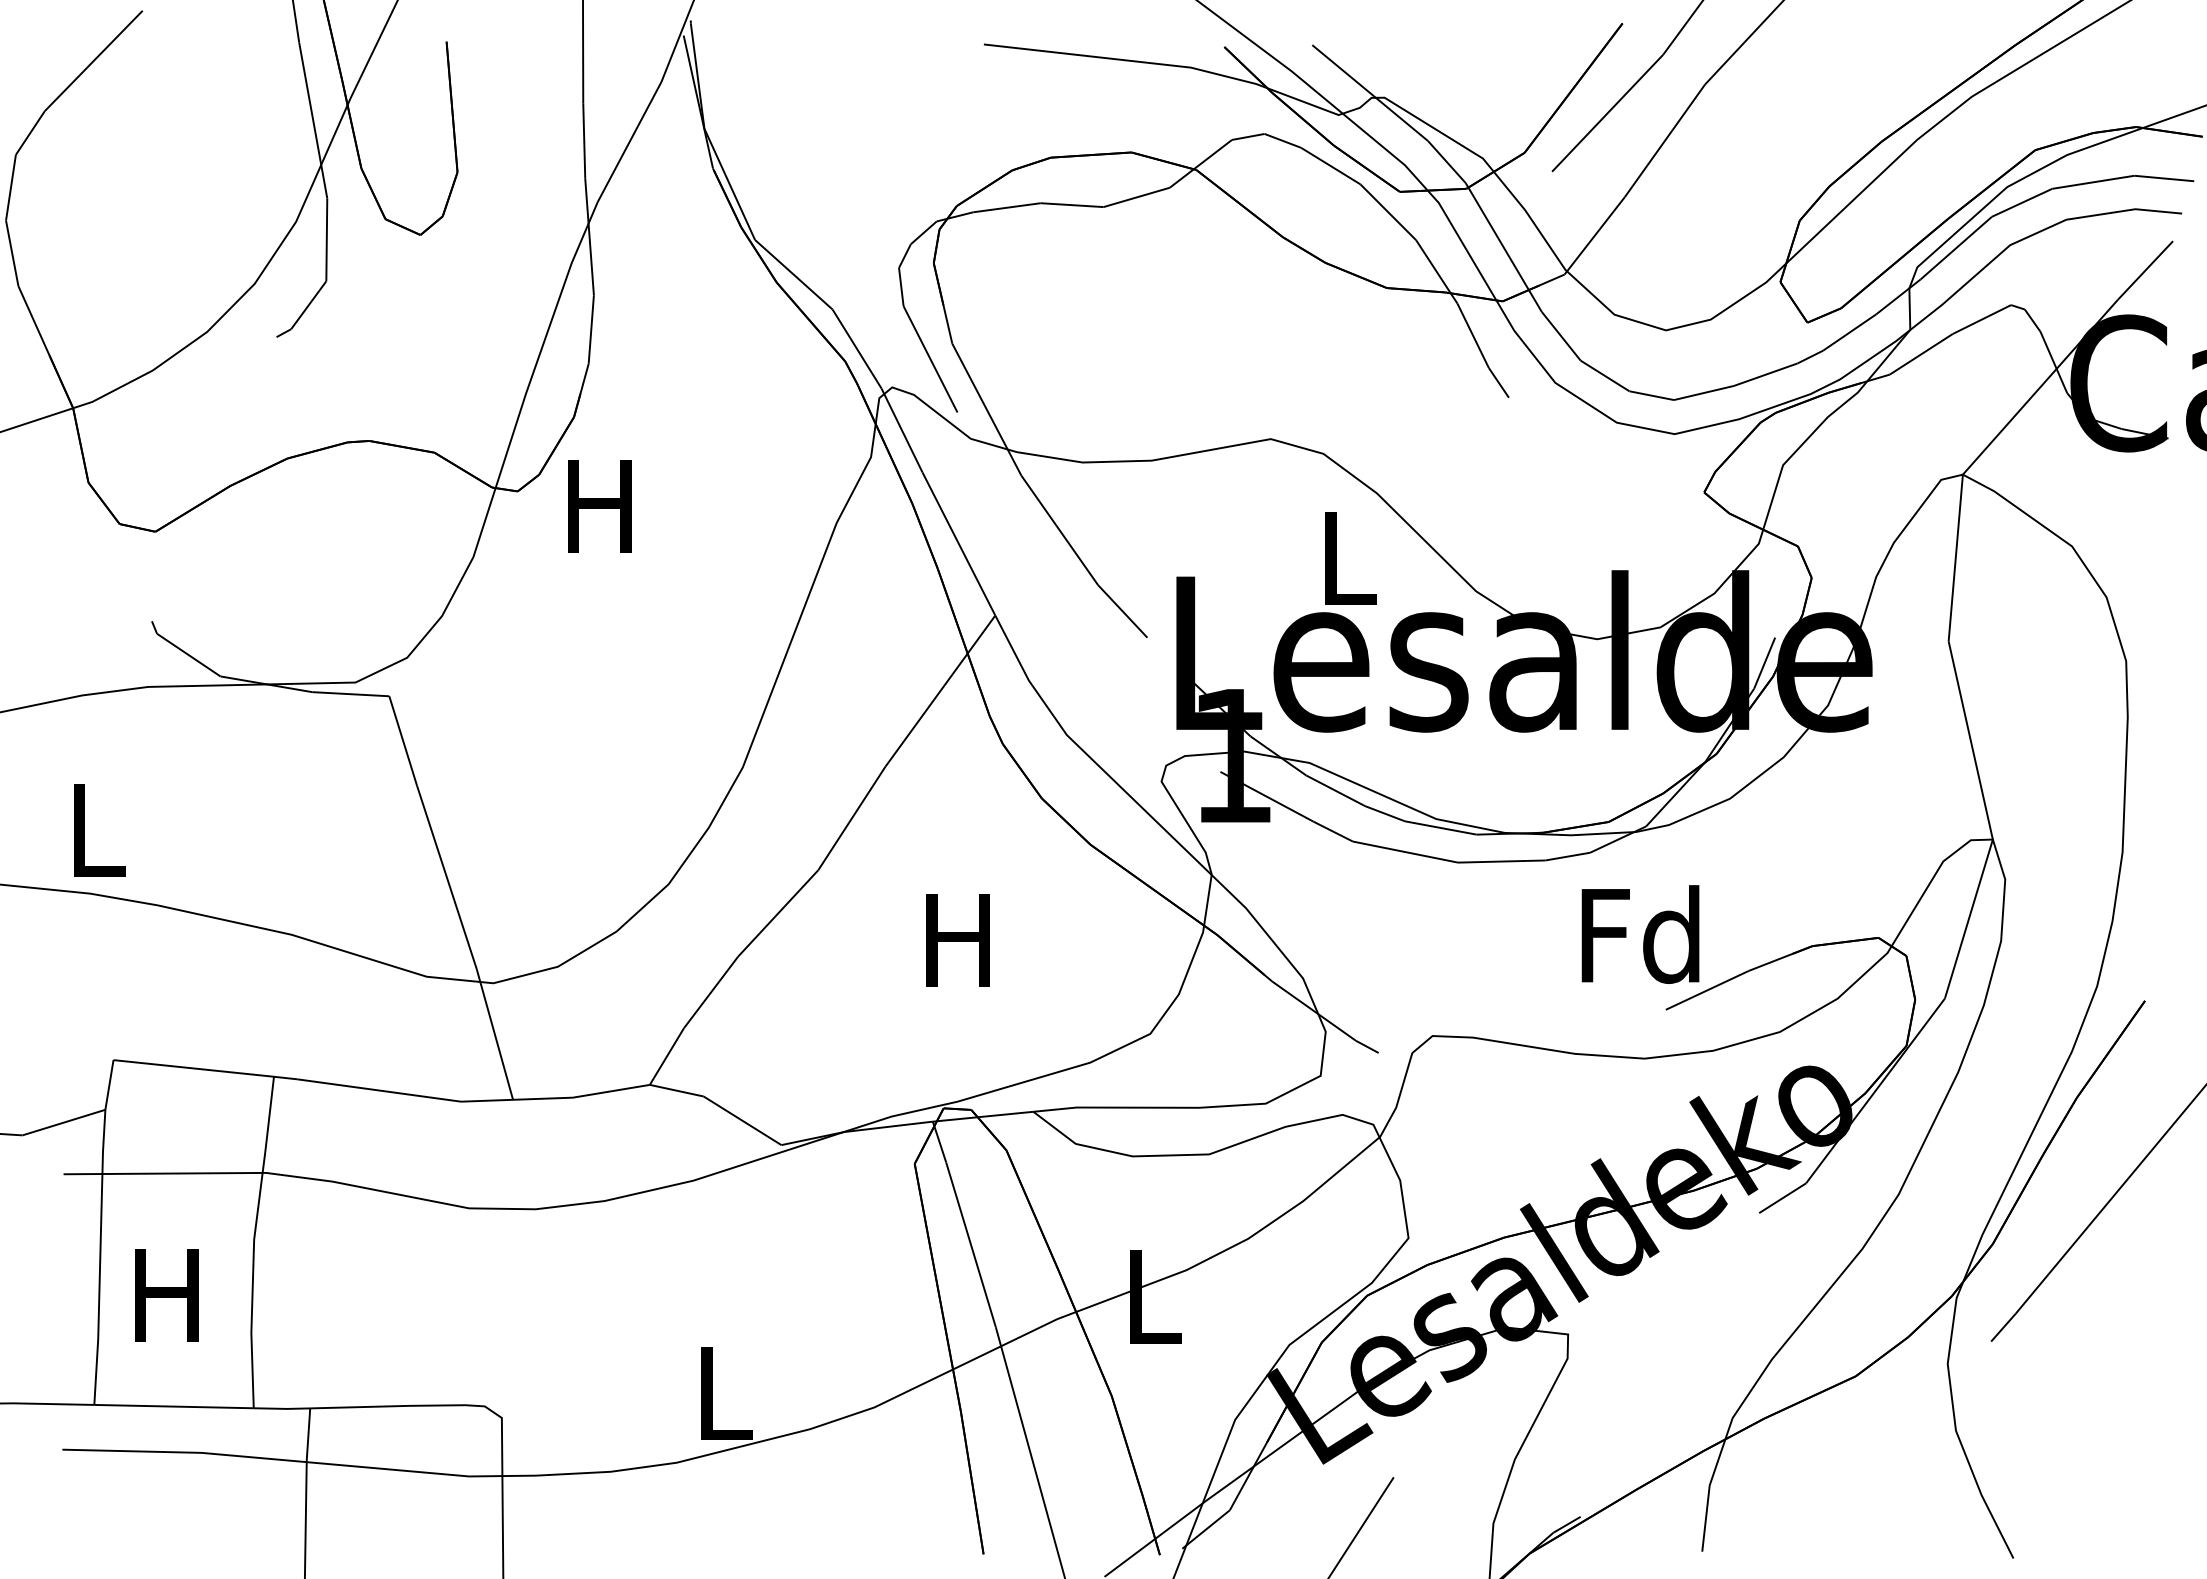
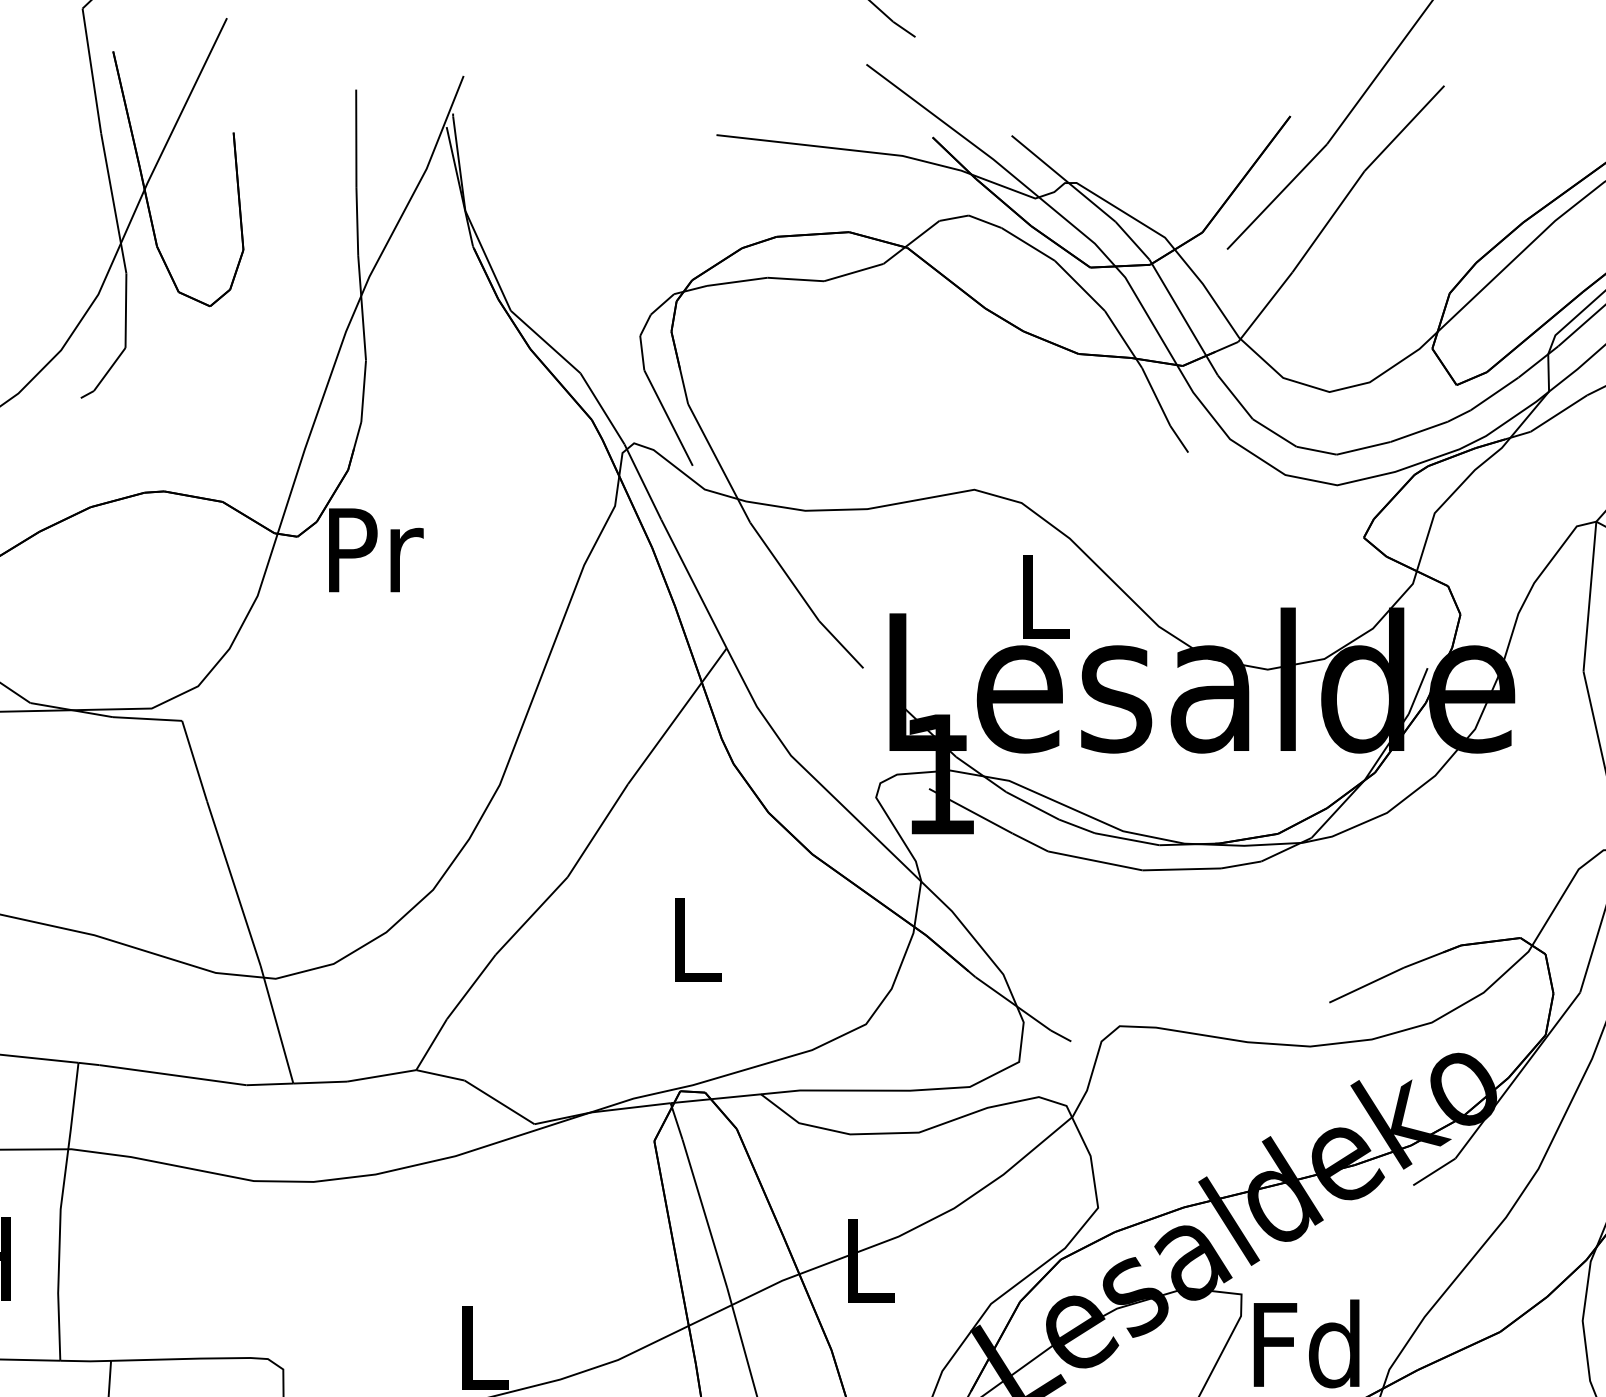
text: (605, 505) -> (376, 549), H -> Pr
text: (1640, 934) -> (1306, 1343), moved
text: (957, 940) -> (692, 940), H -> L

